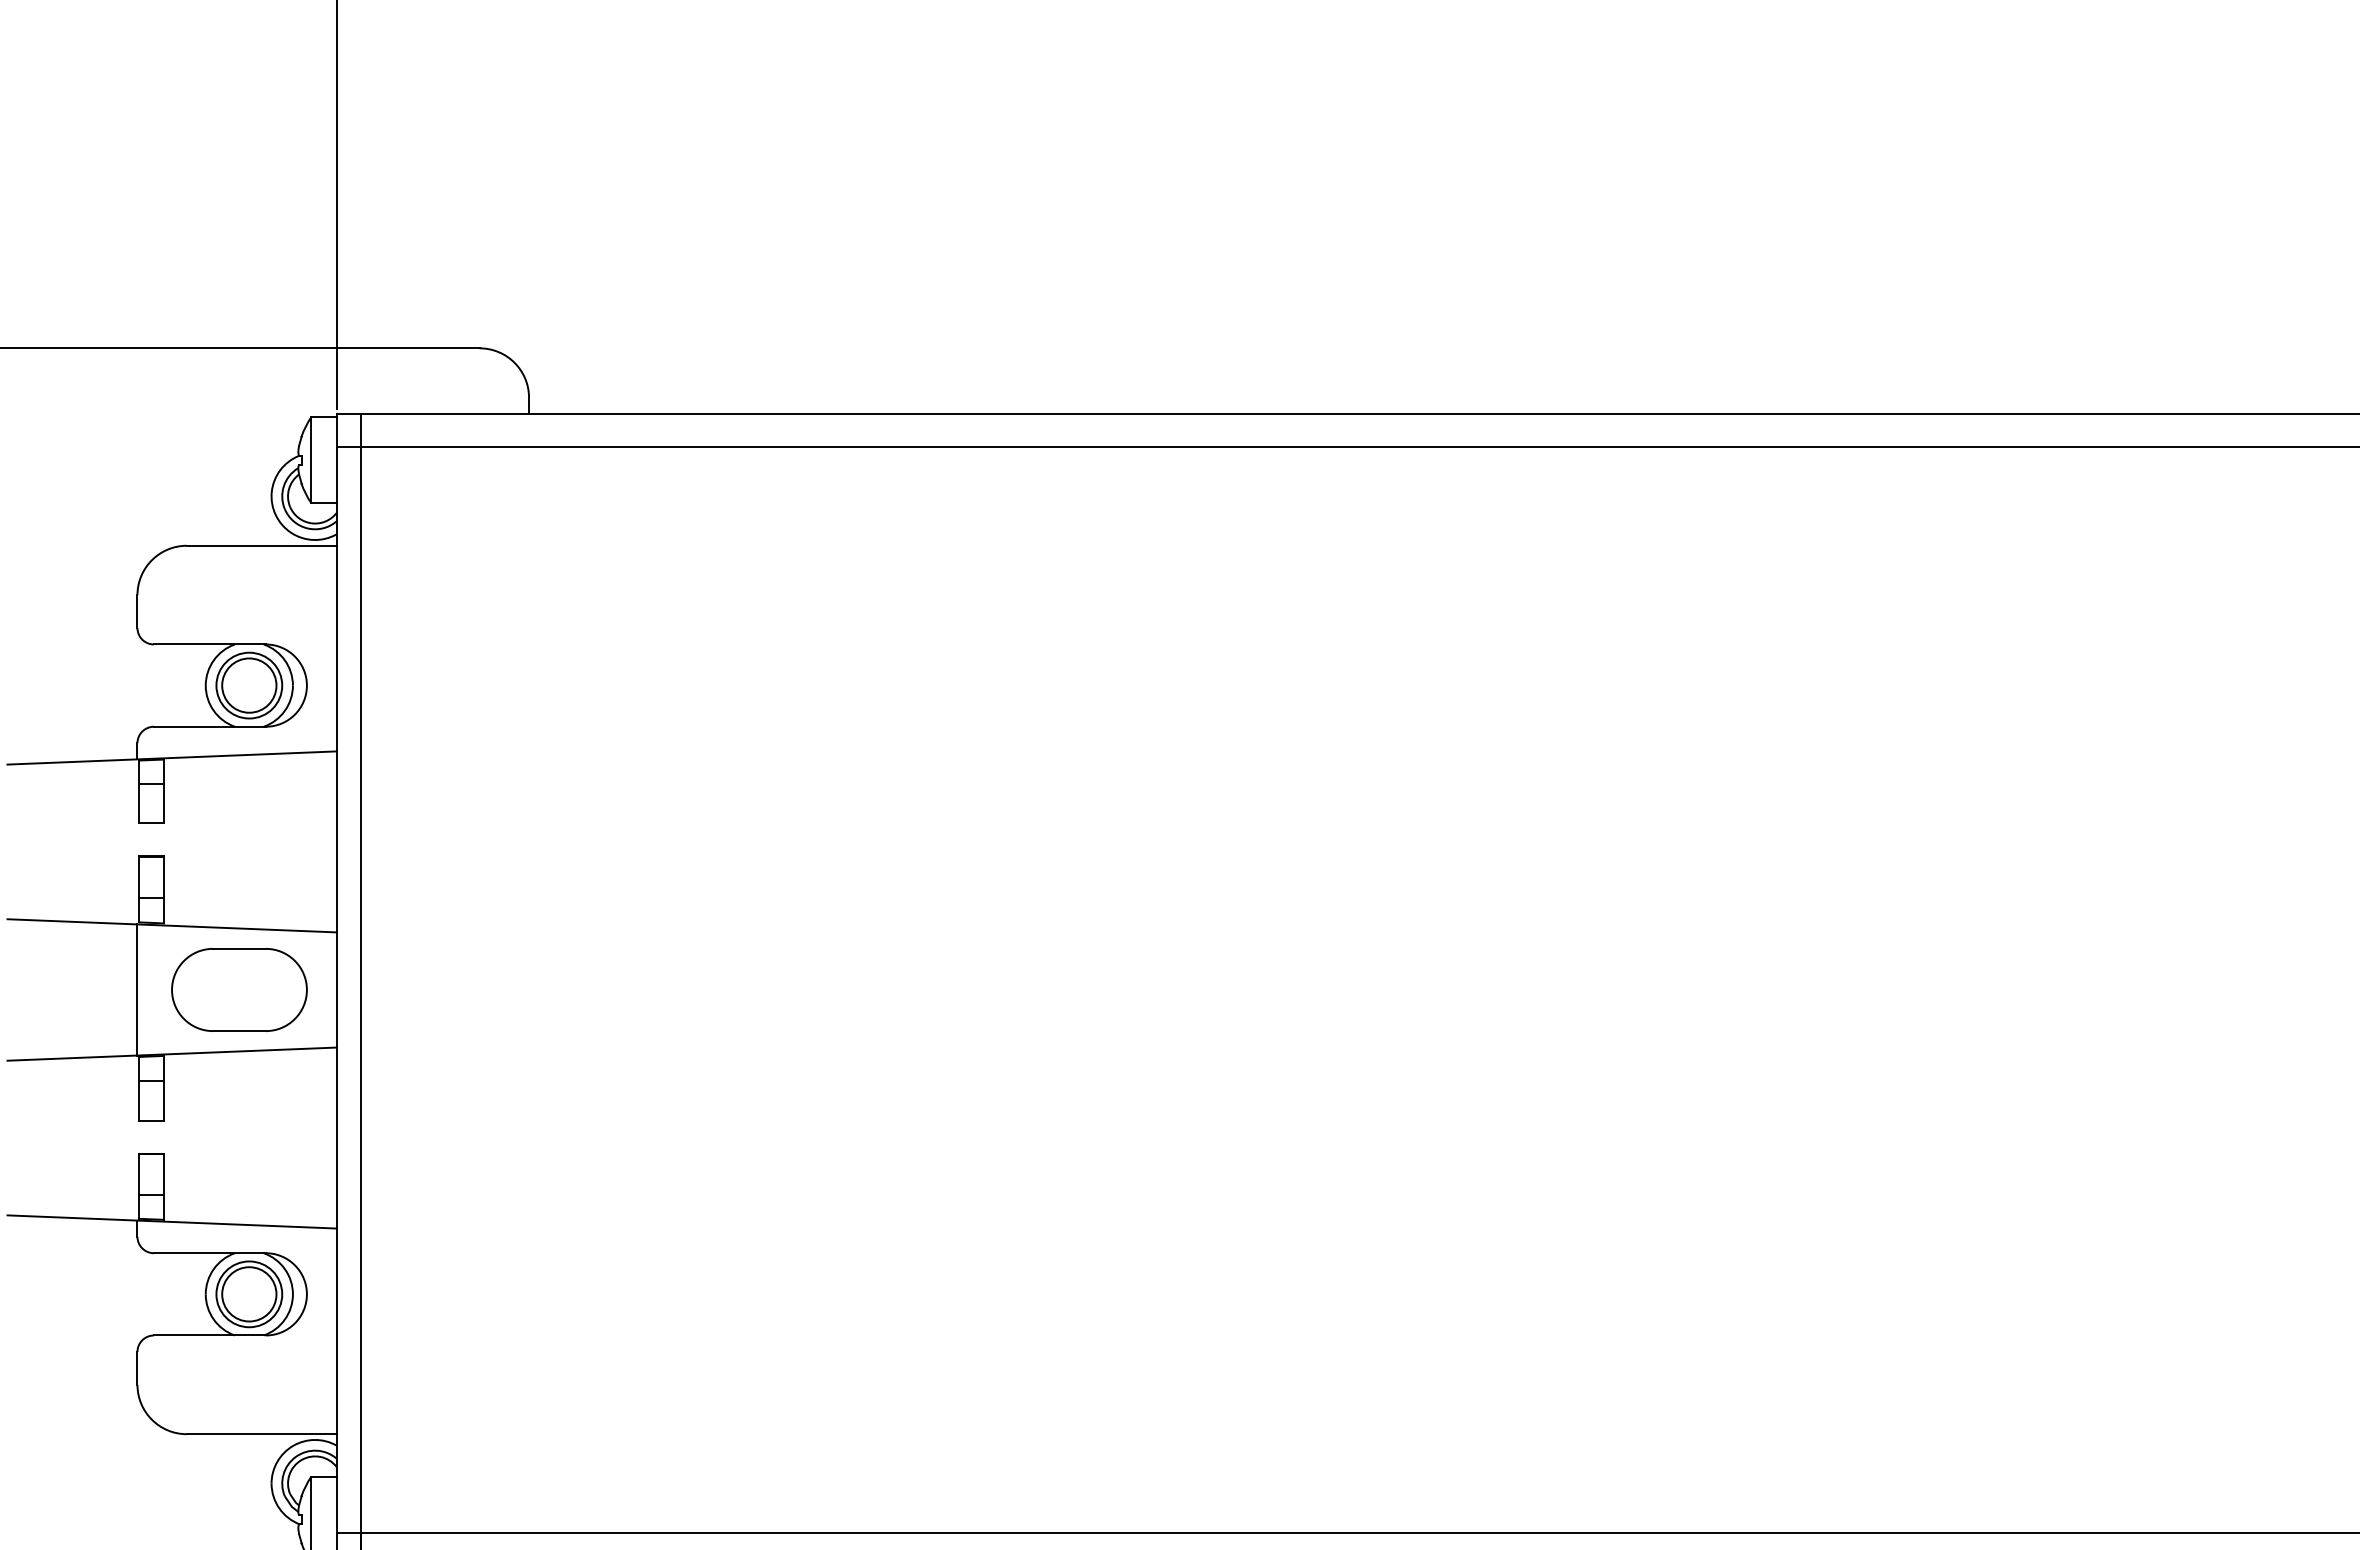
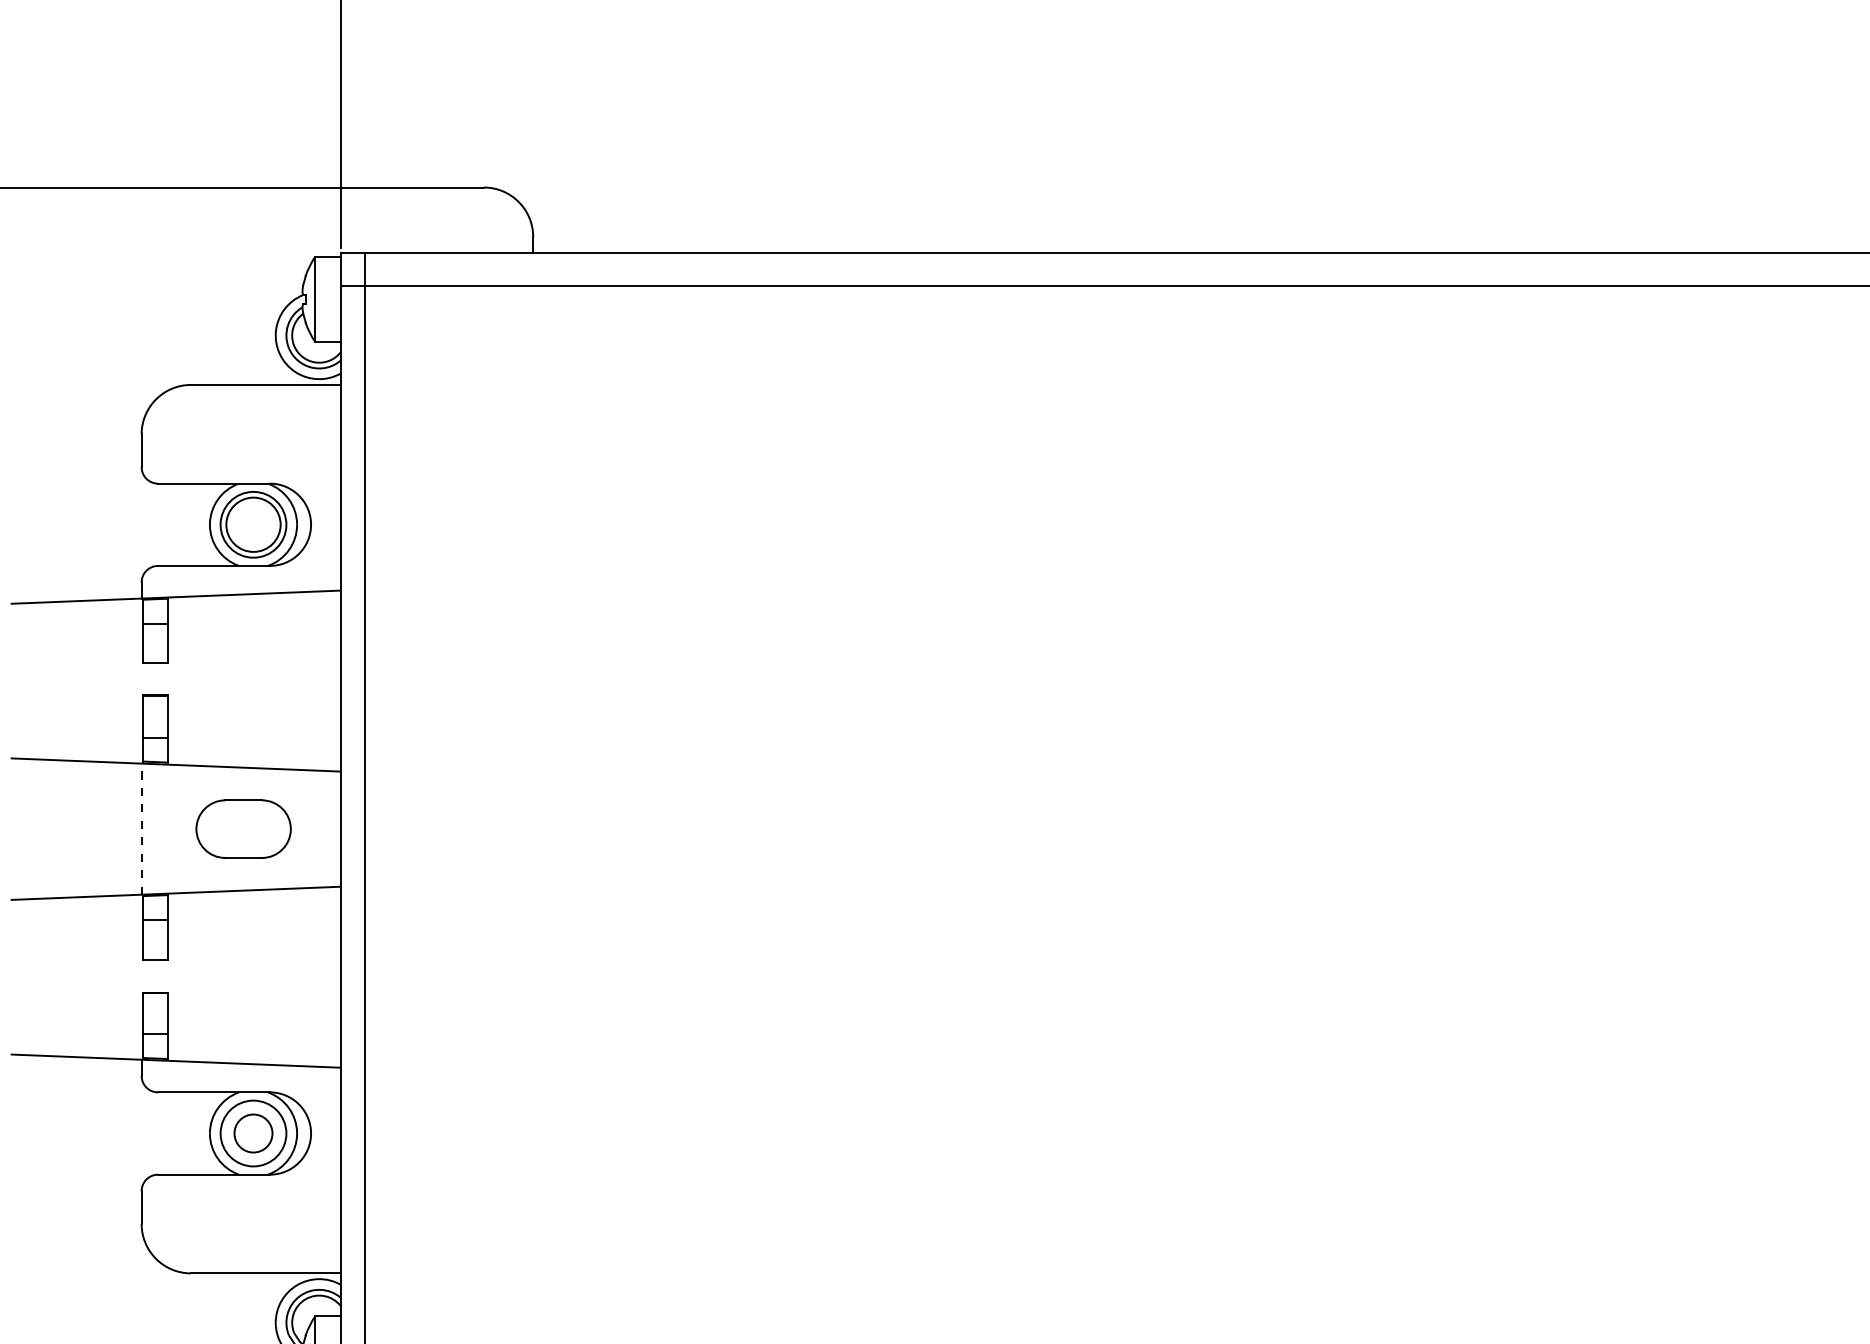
line: (137, 989) -> (141, 828), solid -> dashed
part: (239, 989) -> (243, 828), size x0.7
circle: (249, 1294) -> (253, 1133), size x0.7

